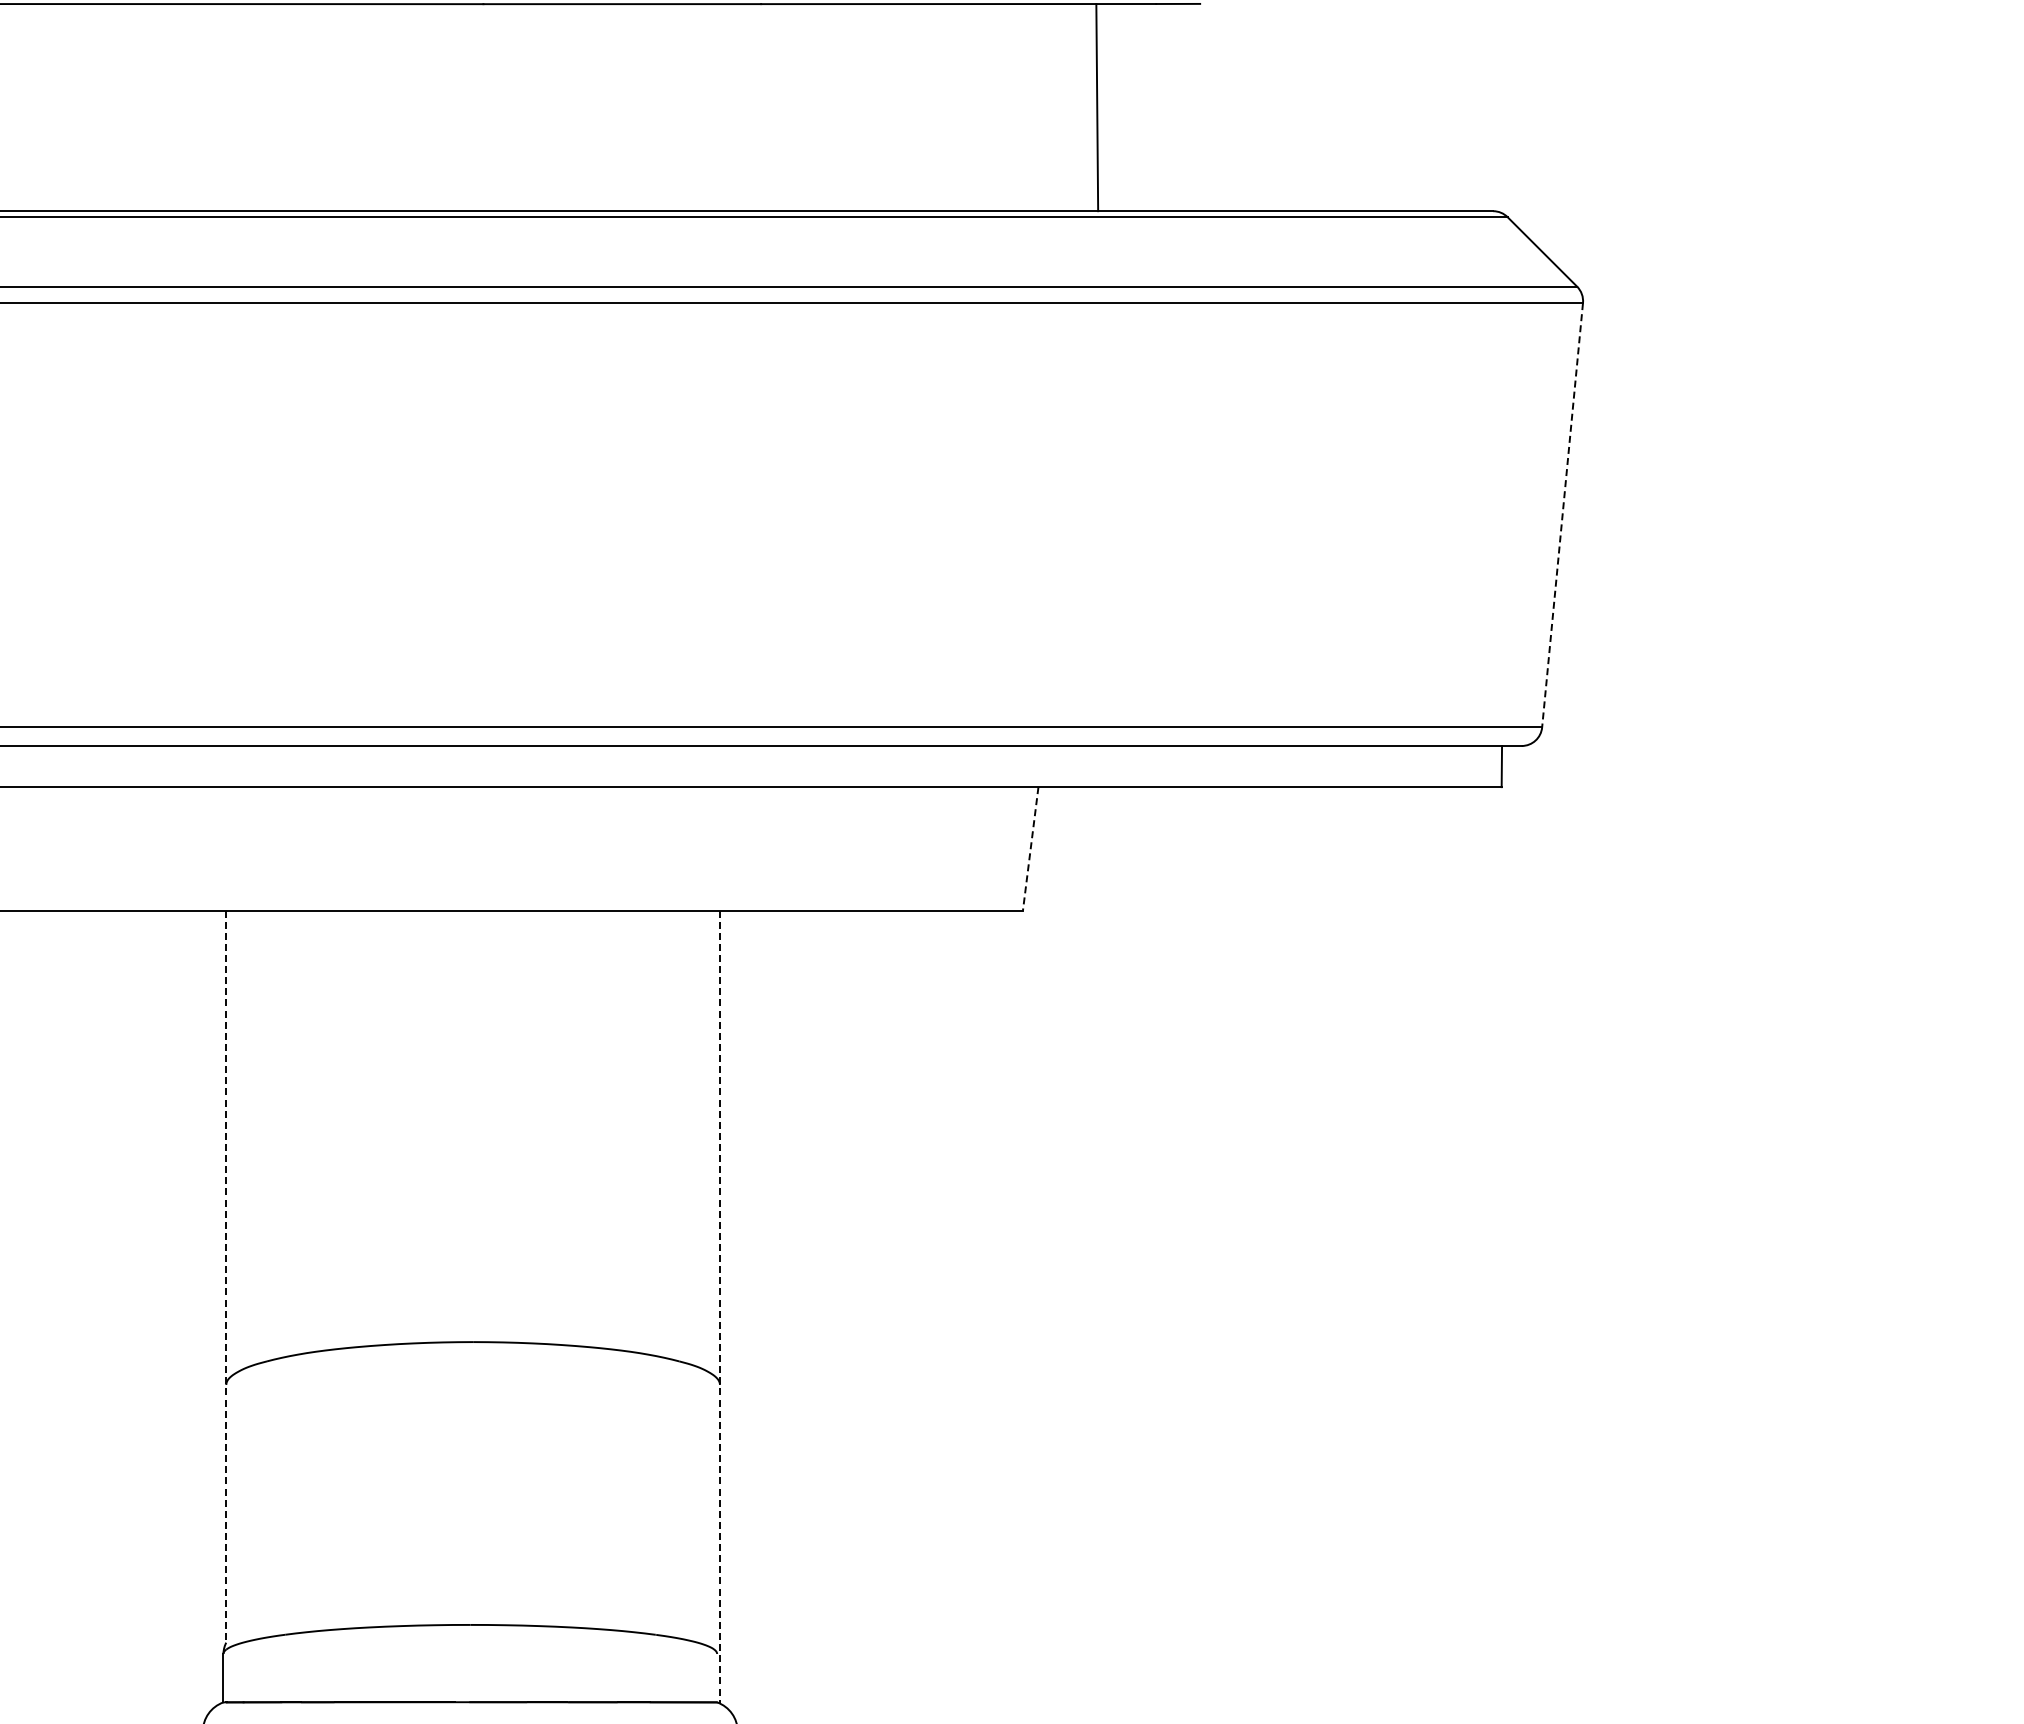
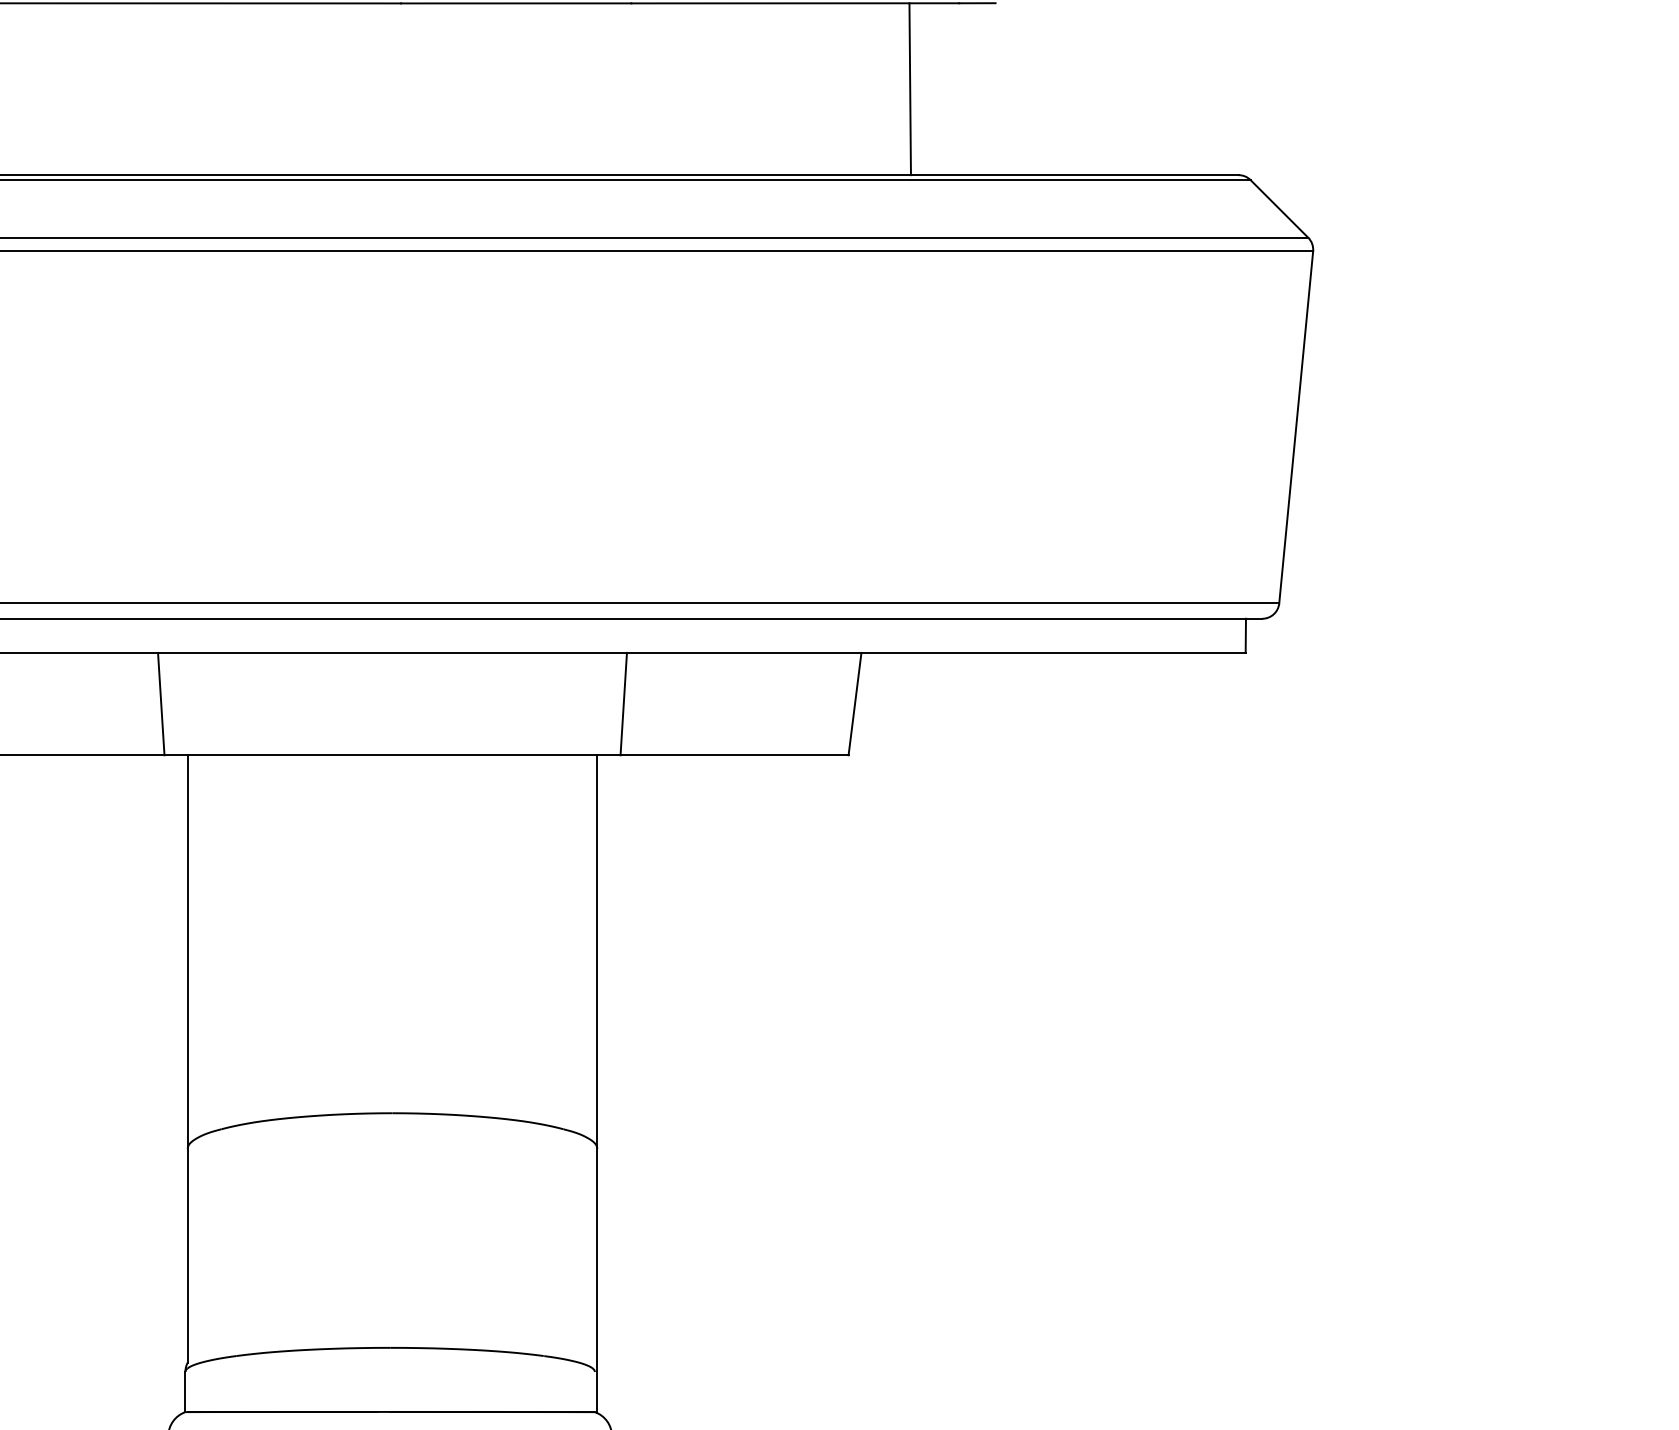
line: (1562, 515) -> (1296, 427), dashed -> solid
line: (194, 848) -> (161, 703), added
line: (751, 848) -> (623, 703), added
line: (1030, 849) -> (854, 704), dashed -> solid
line: (226, 1277) -> (187, 1059), dashed -> solid
line: (719, 1307) -> (596, 1084), dashed -> solid

